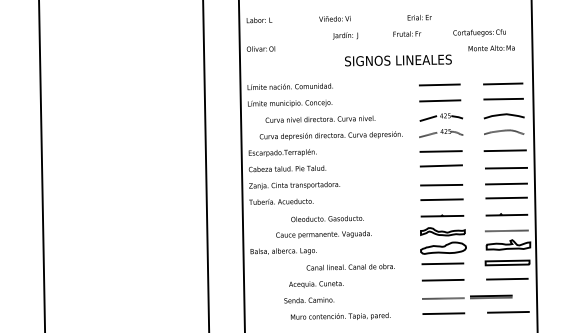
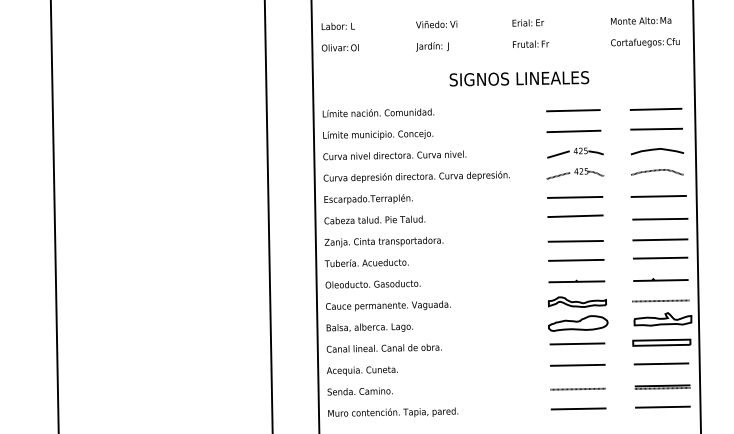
text: (419, 17) -> (527, 22), moved
text: (479, 32) -> (645, 42), moved
text: (345, 35) -> (432, 46), moved
text: (260, 48) -> (339, 47), moved
text: (491, 48) -> (640, 20), moved
text: (320, 119) -> (394, 155), moved
text: (330, 135) -> (416, 176), moved
text: (327, 219) -> (372, 284), moved
text: (324, 234) -> (388, 305), moved
text: (350, 267) -> (383, 348), moved
text: (316, 284) -> (362, 370), moved
part: (491, 296) -> (662, 386), moved
text: (308, 300) -> (359, 391), moved
text: (340, 316) -> (393, 412), moved

